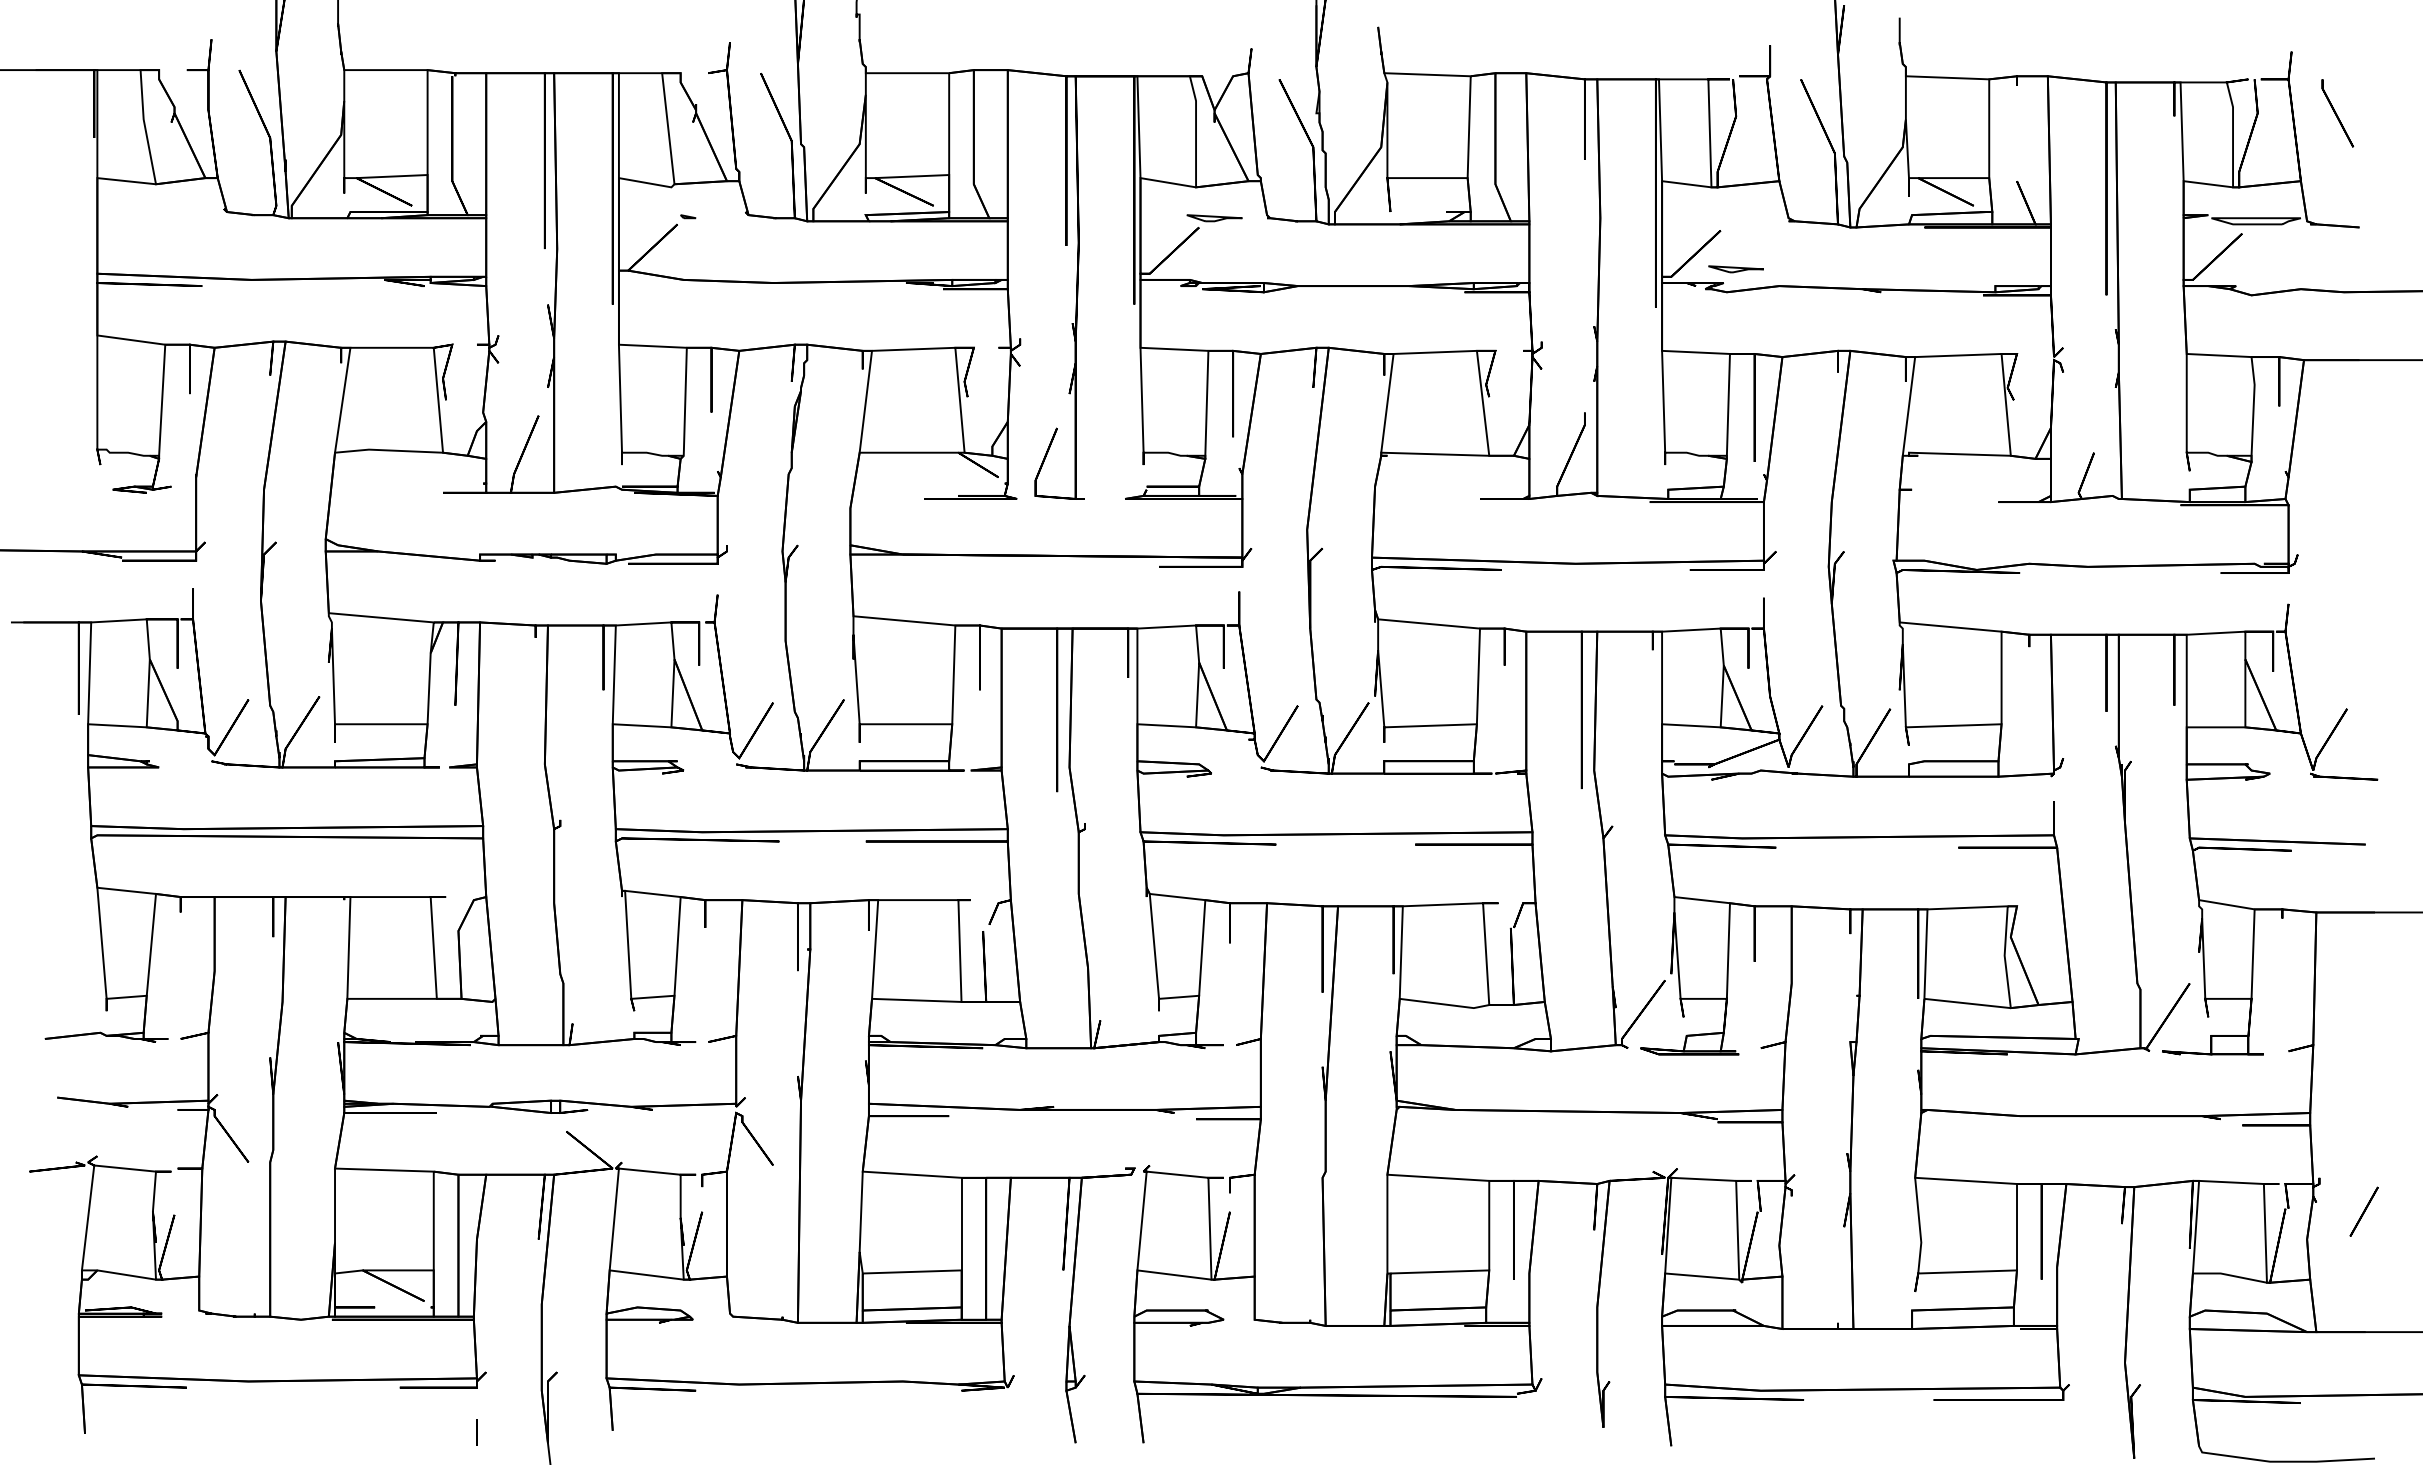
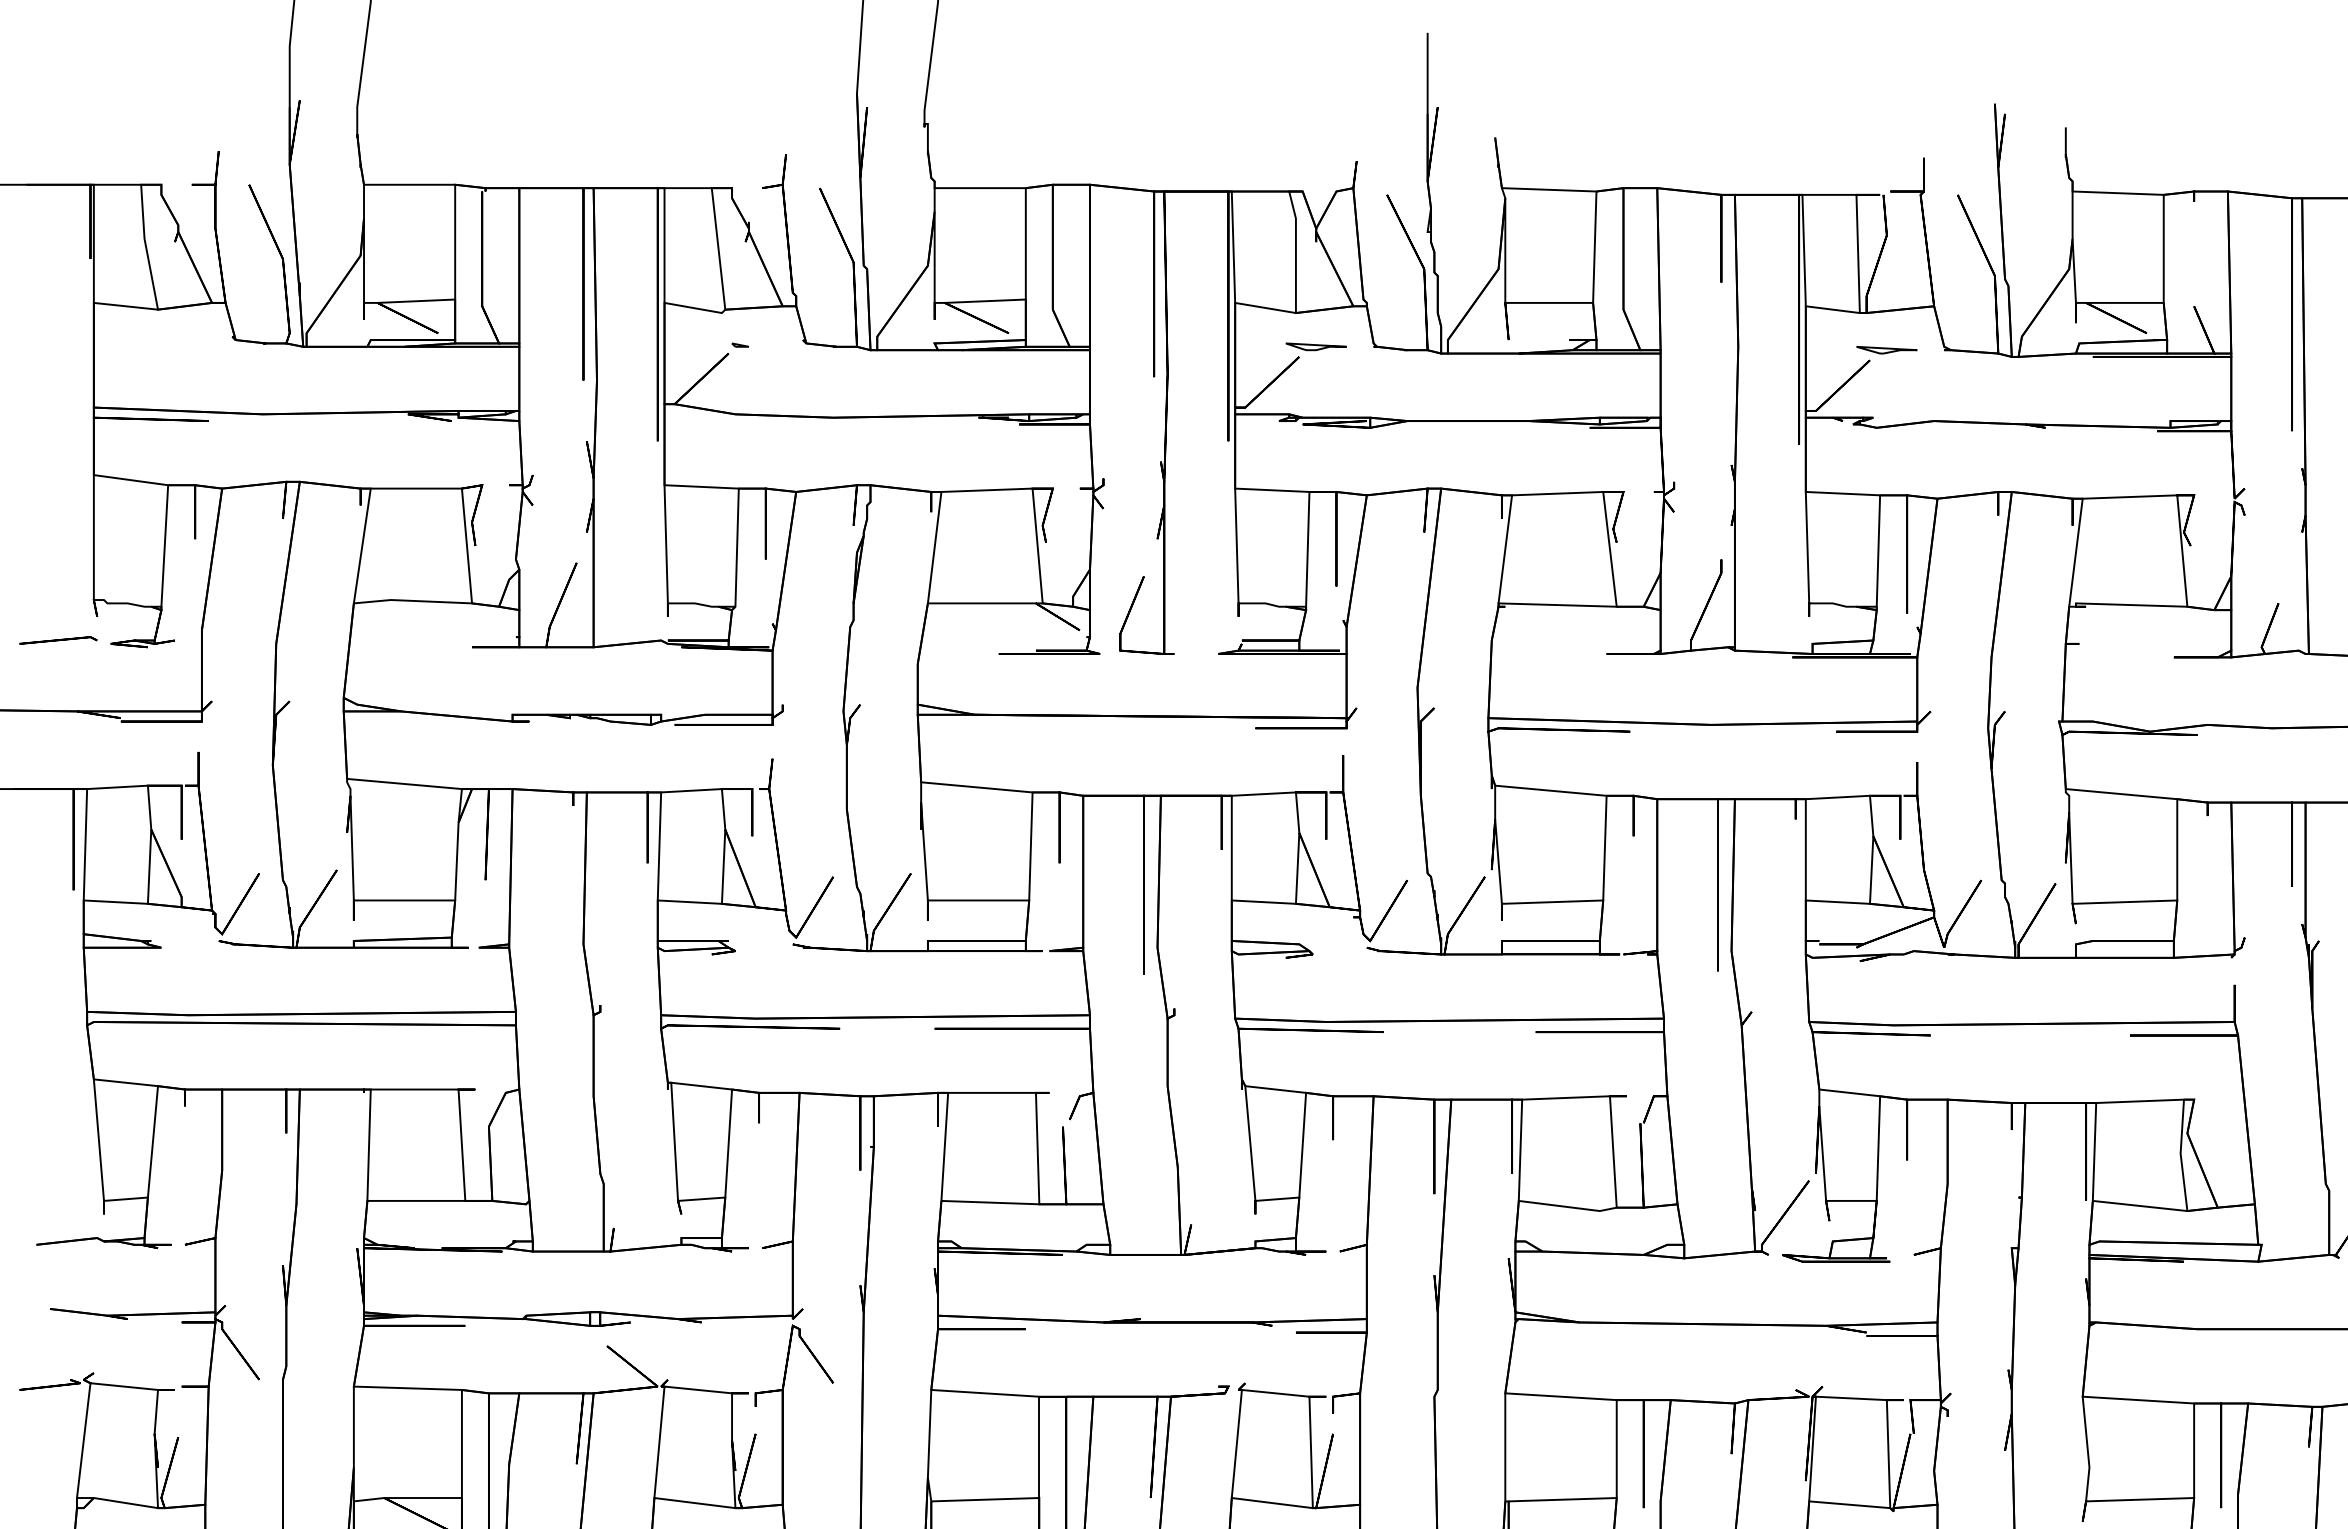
part: (1735, 269) -> (1886, 350), moved
part: (64, 486) -> (57, 640), added

